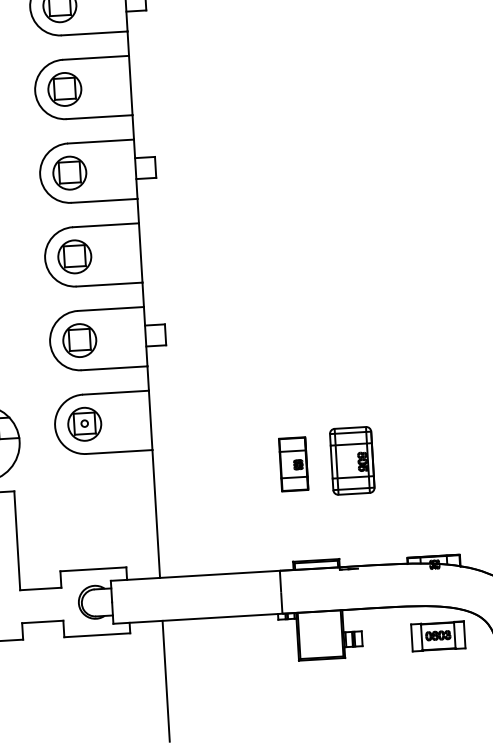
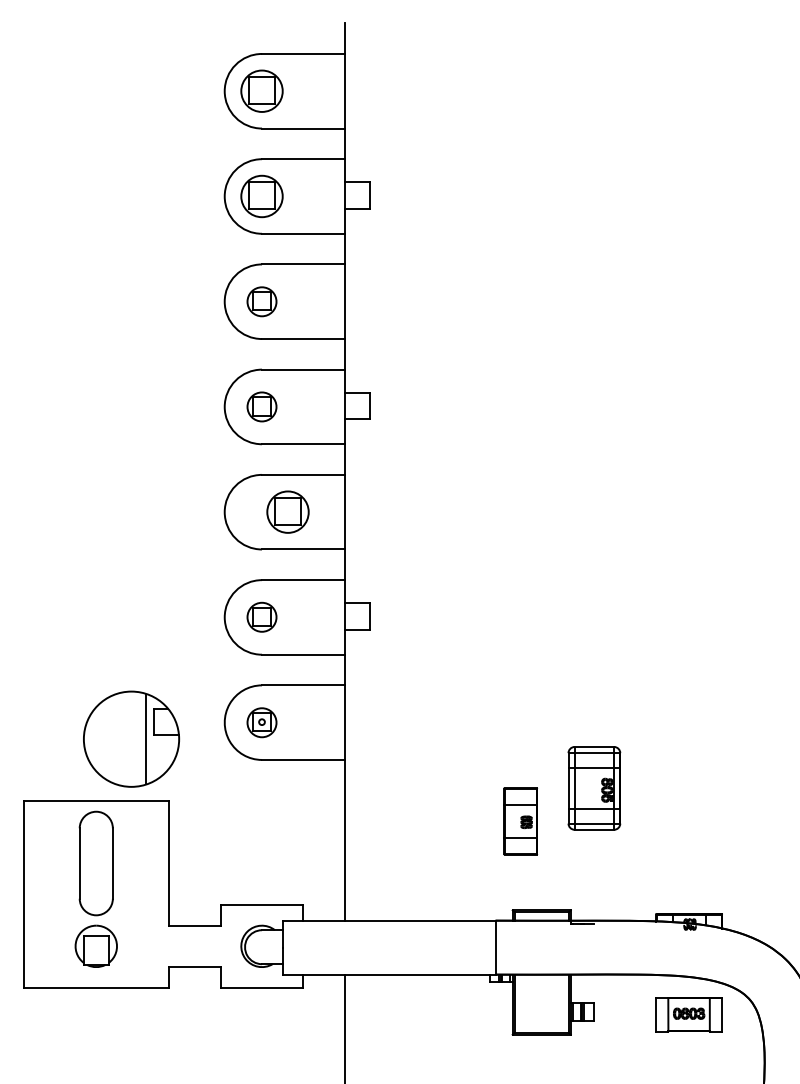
part: (64, 89) -> (261, 301), size x0.7
part: (69, 172) -> (261, 406), size x0.7
part: (74, 256) -> (287, 511), moved
part: (79, 339) -> (261, 616), size x0.7
part: (84, 424) -> (261, 722), size x0.7
part: (293, 464) -> (520, 821), moved

